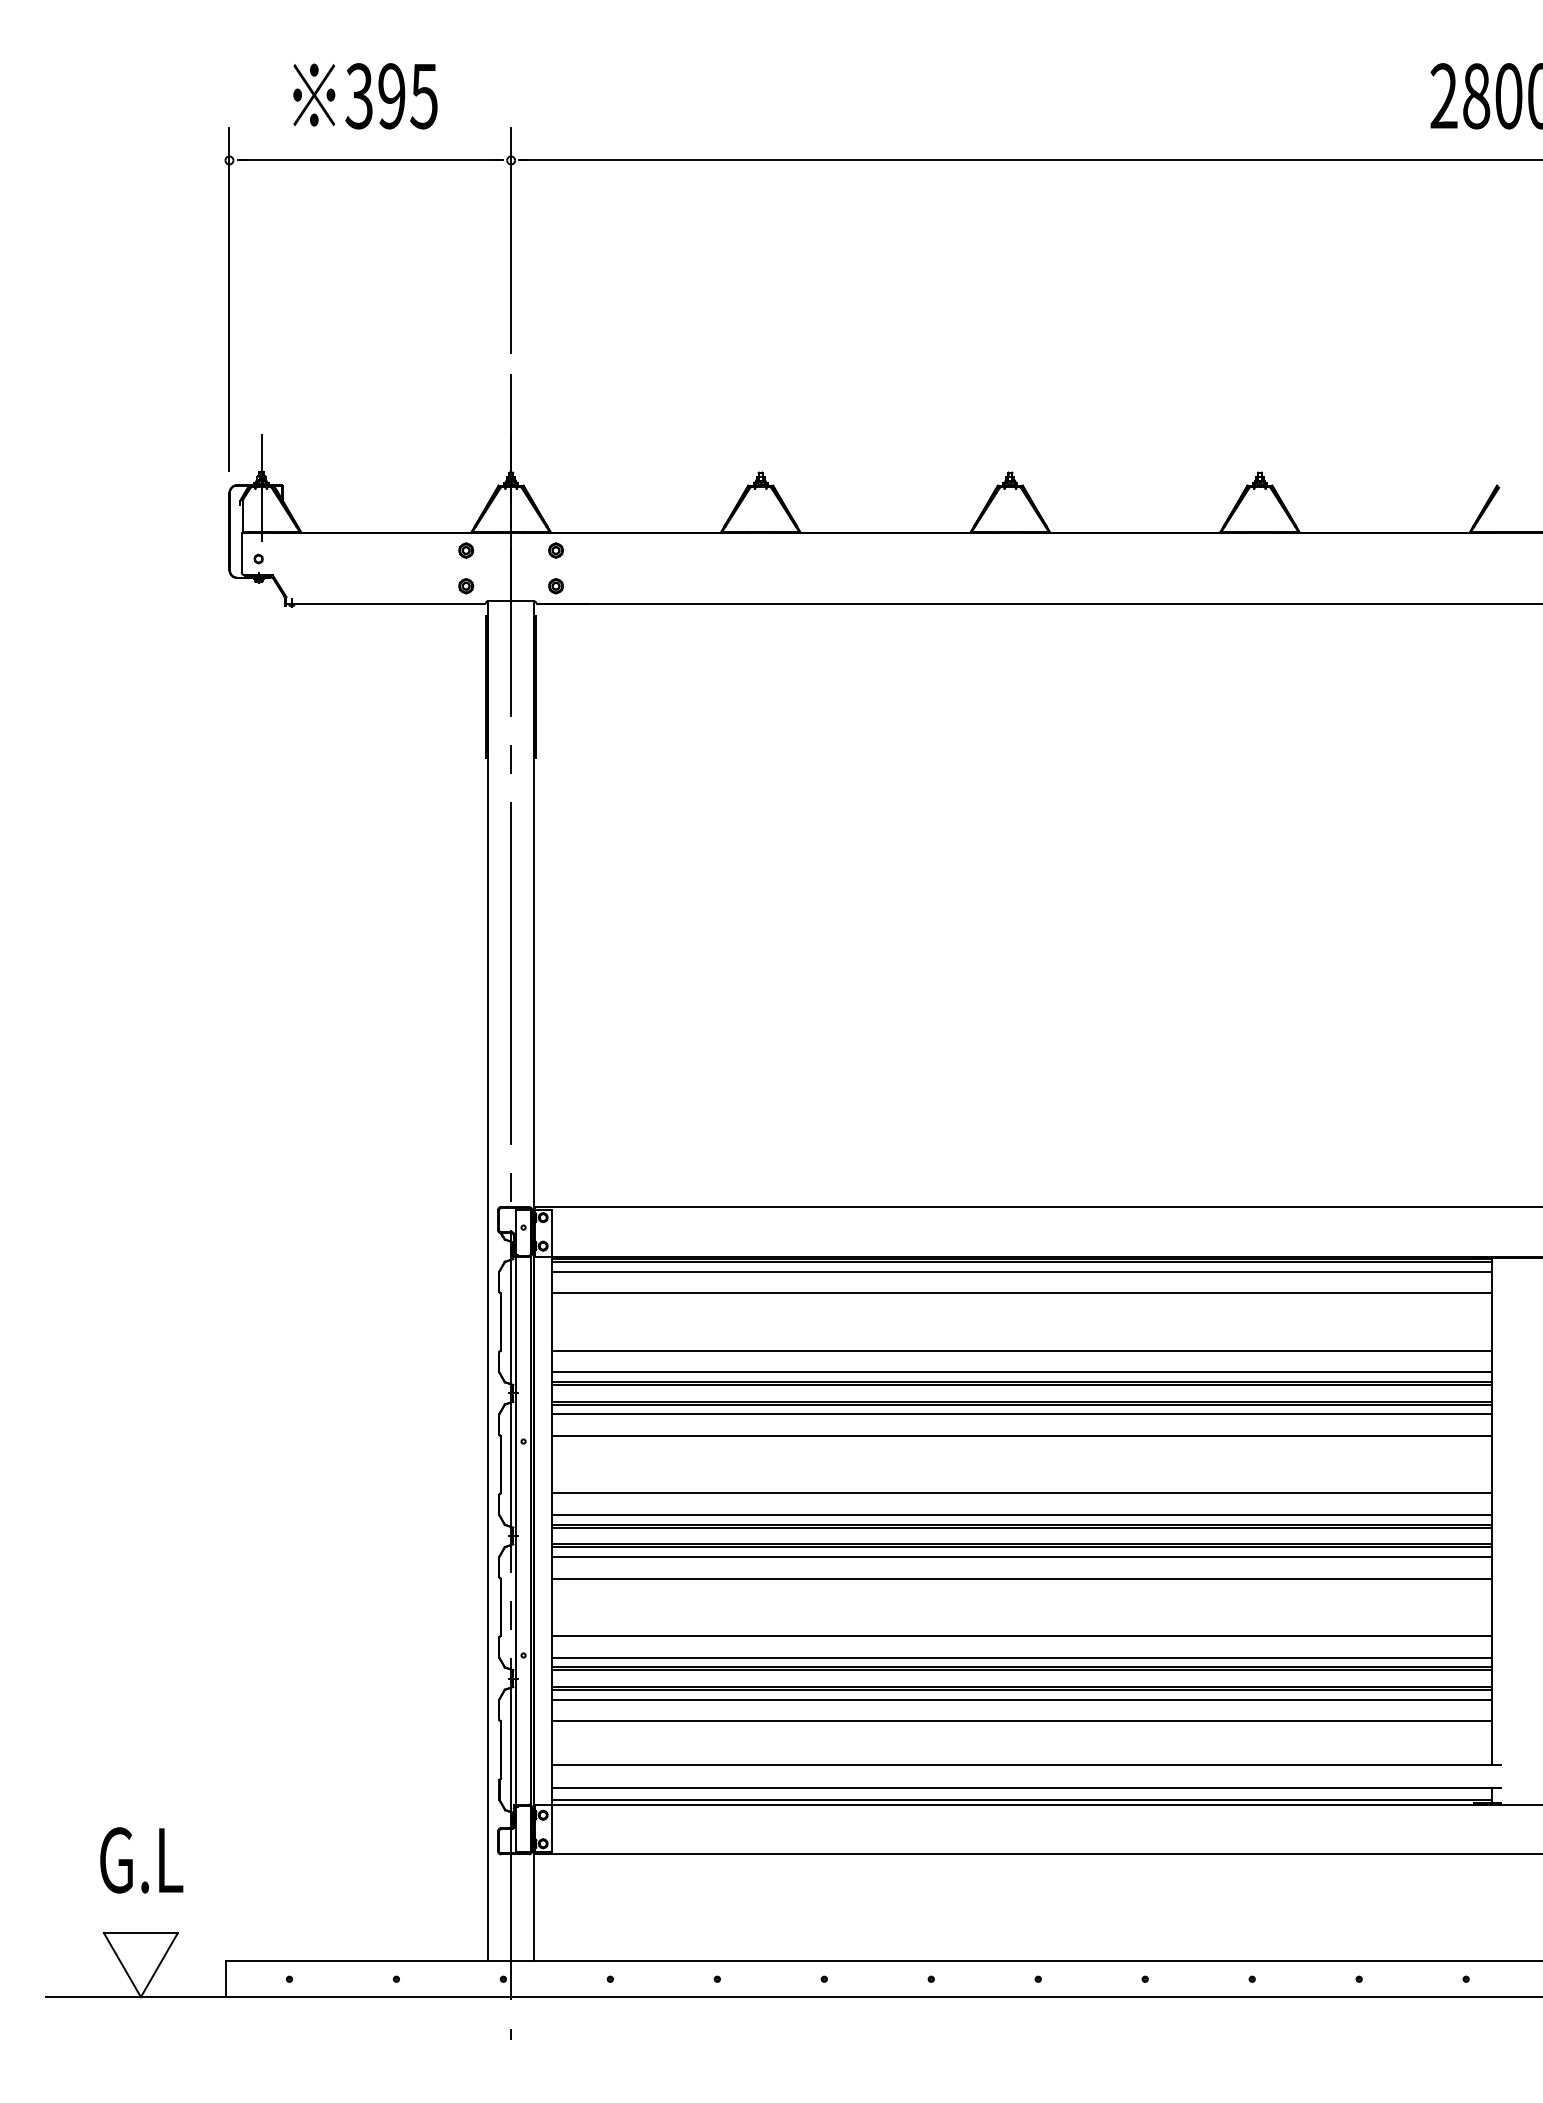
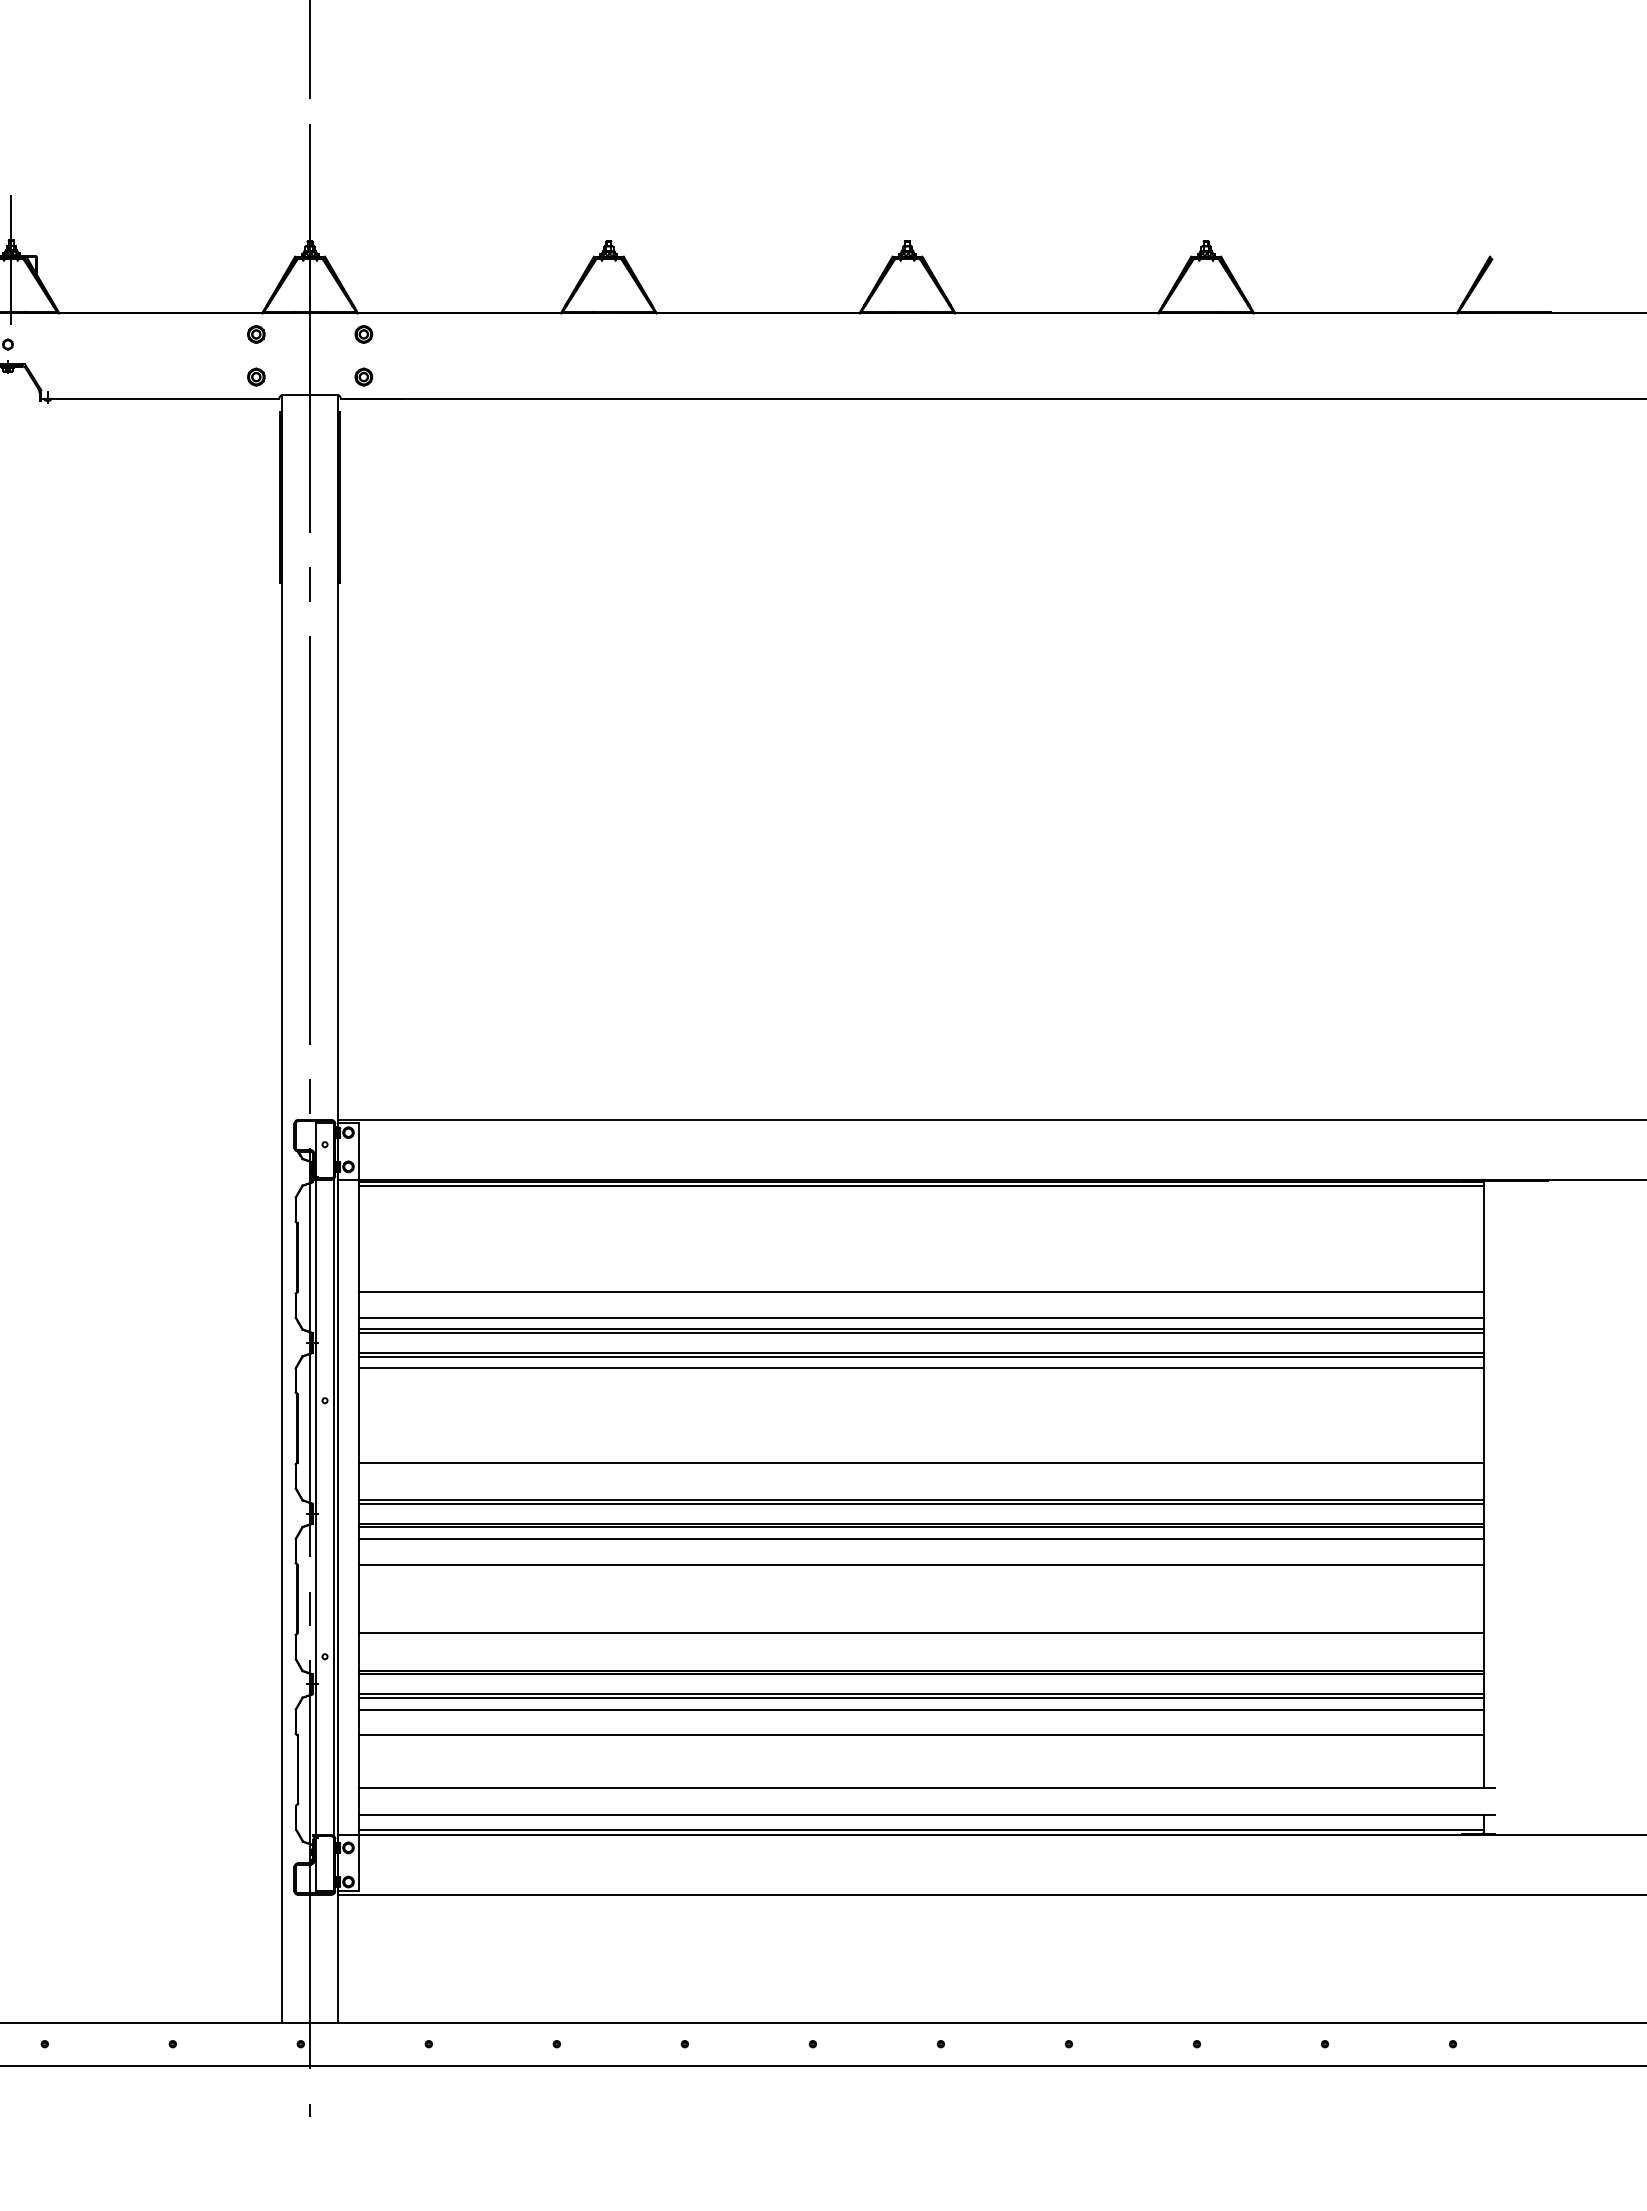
line: (1021, 1271) -> (920, 1197), removed
line: (1021, 1293) -> (920, 1223), removed
line: (1021, 1435) -> (920, 1393), removed
line: (1021, 1514) -> (920, 1487), removed
line: (1021, 1657) -> (920, 1659), removed

